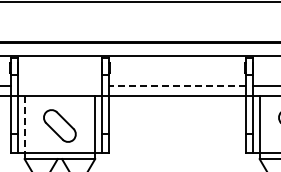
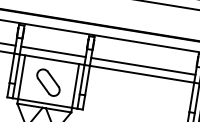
line: (59, 85) -> (53, 51), added
line: (176, 85) -> (142, 66), dashed -> solid
line: (24, 124) -> (21, 77), dashed -> solid

